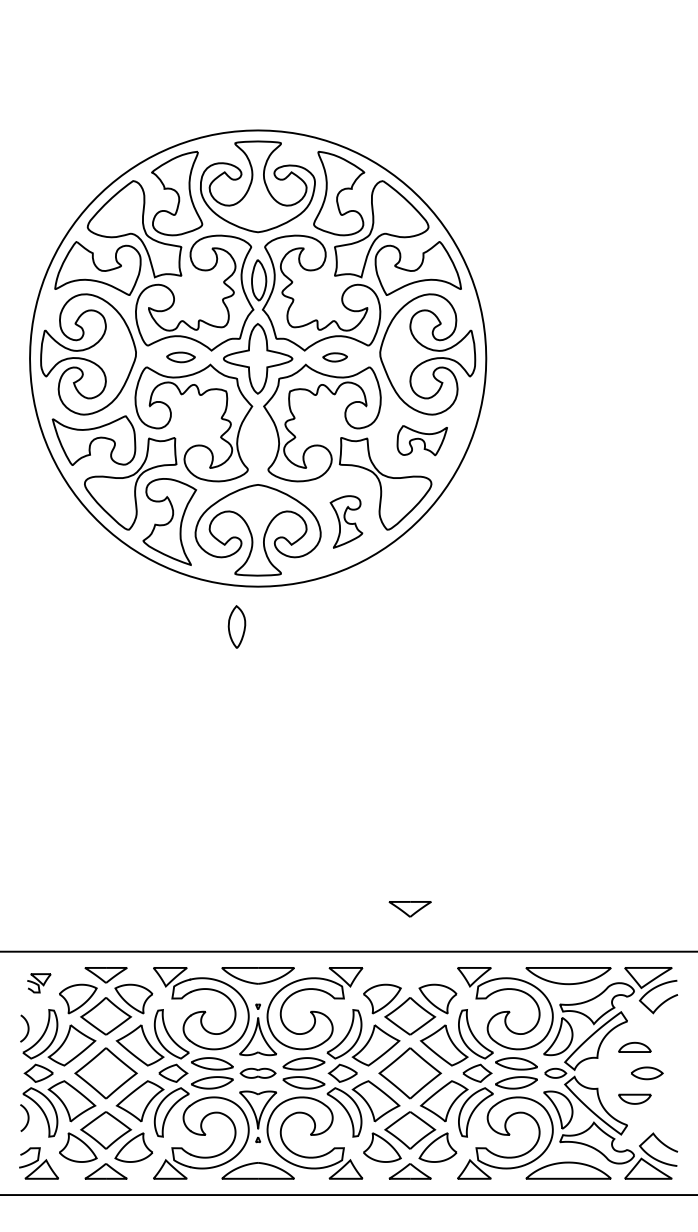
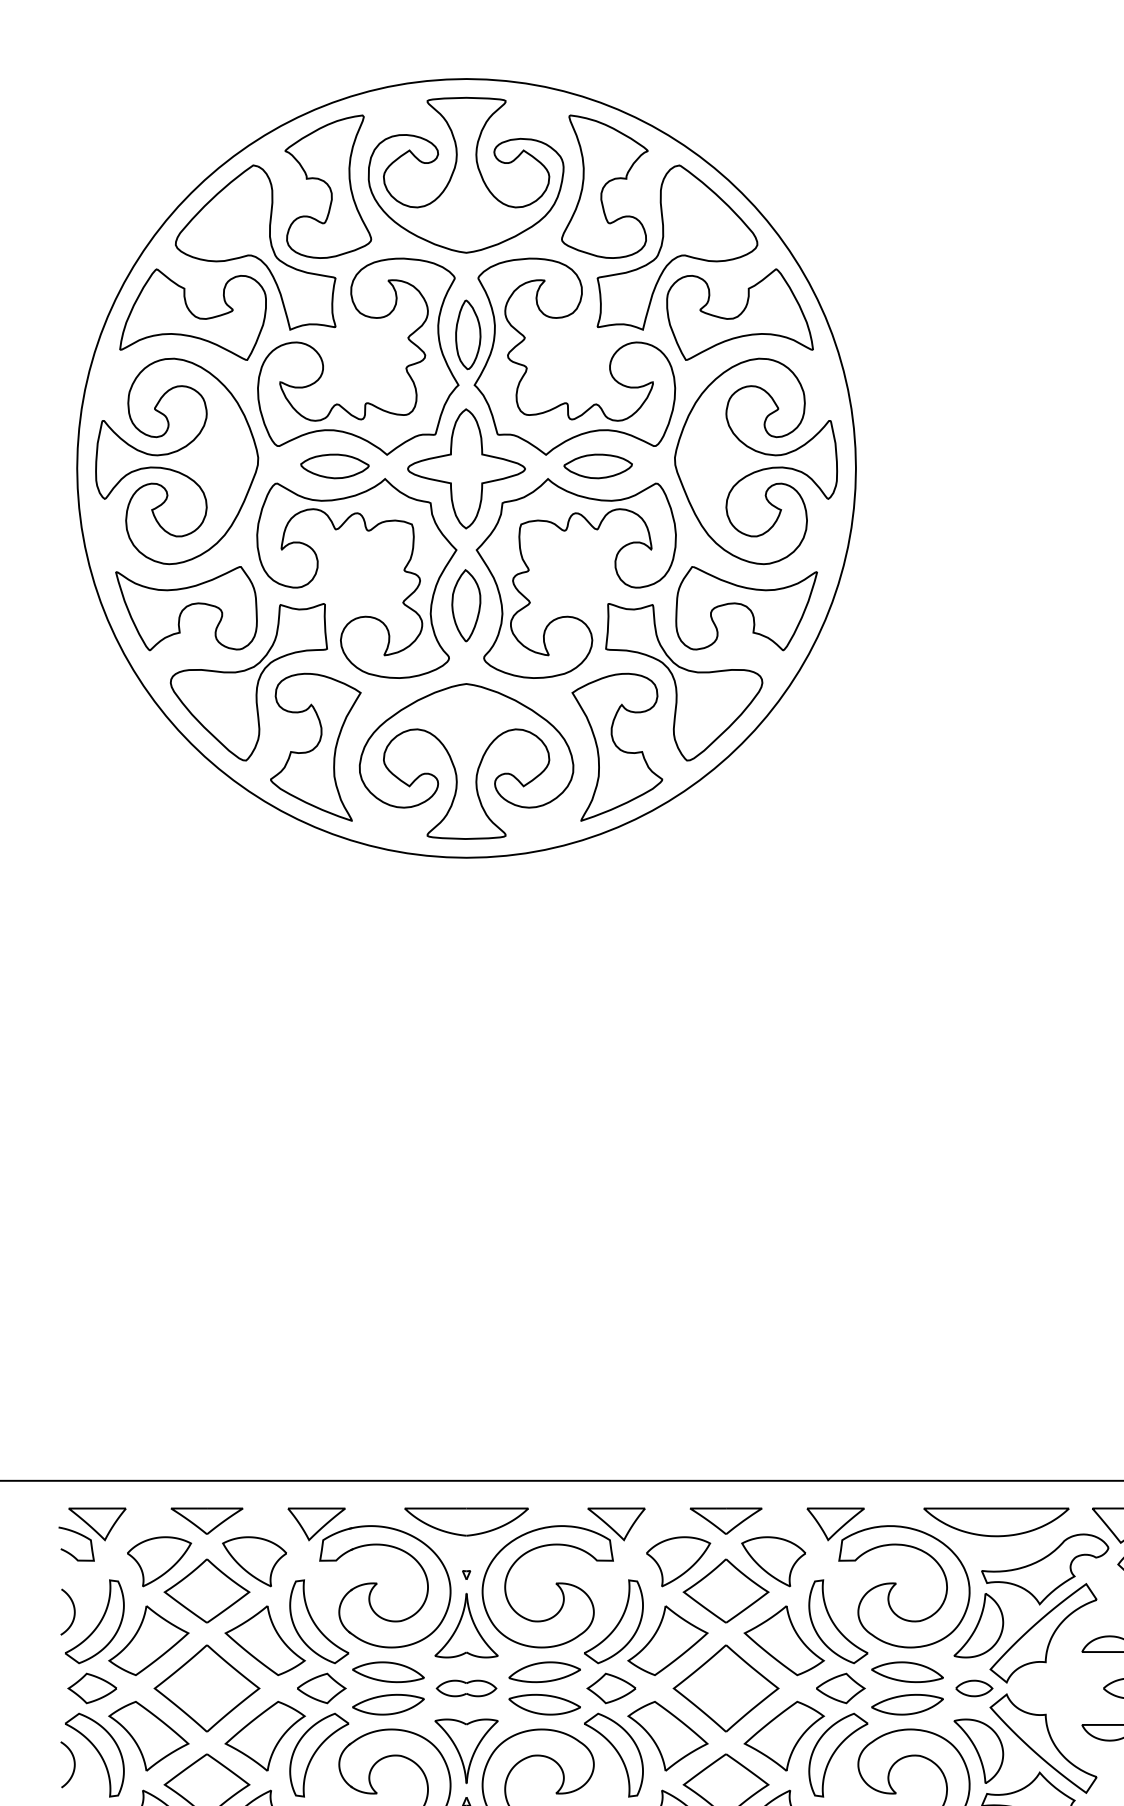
part: (180, 357) -> (334, 466), size x1.43
part: (334, 357) -> (596, 466), size x1.67
part: (422, 440) -> (747, 608), size x1.67
part: (346, 521) -> (617, 746), size x1.67
part: (236, 626) -> (465, 604), moved
part: (409, 909) -> (724, 1521), moved
part: (39, 983) -> (93, 1535), size x1.67

